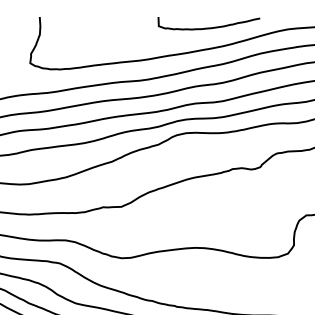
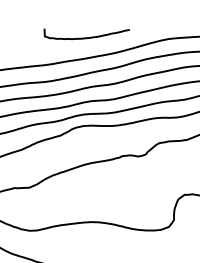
curve: (208, 27) -> (86, 37), moved

